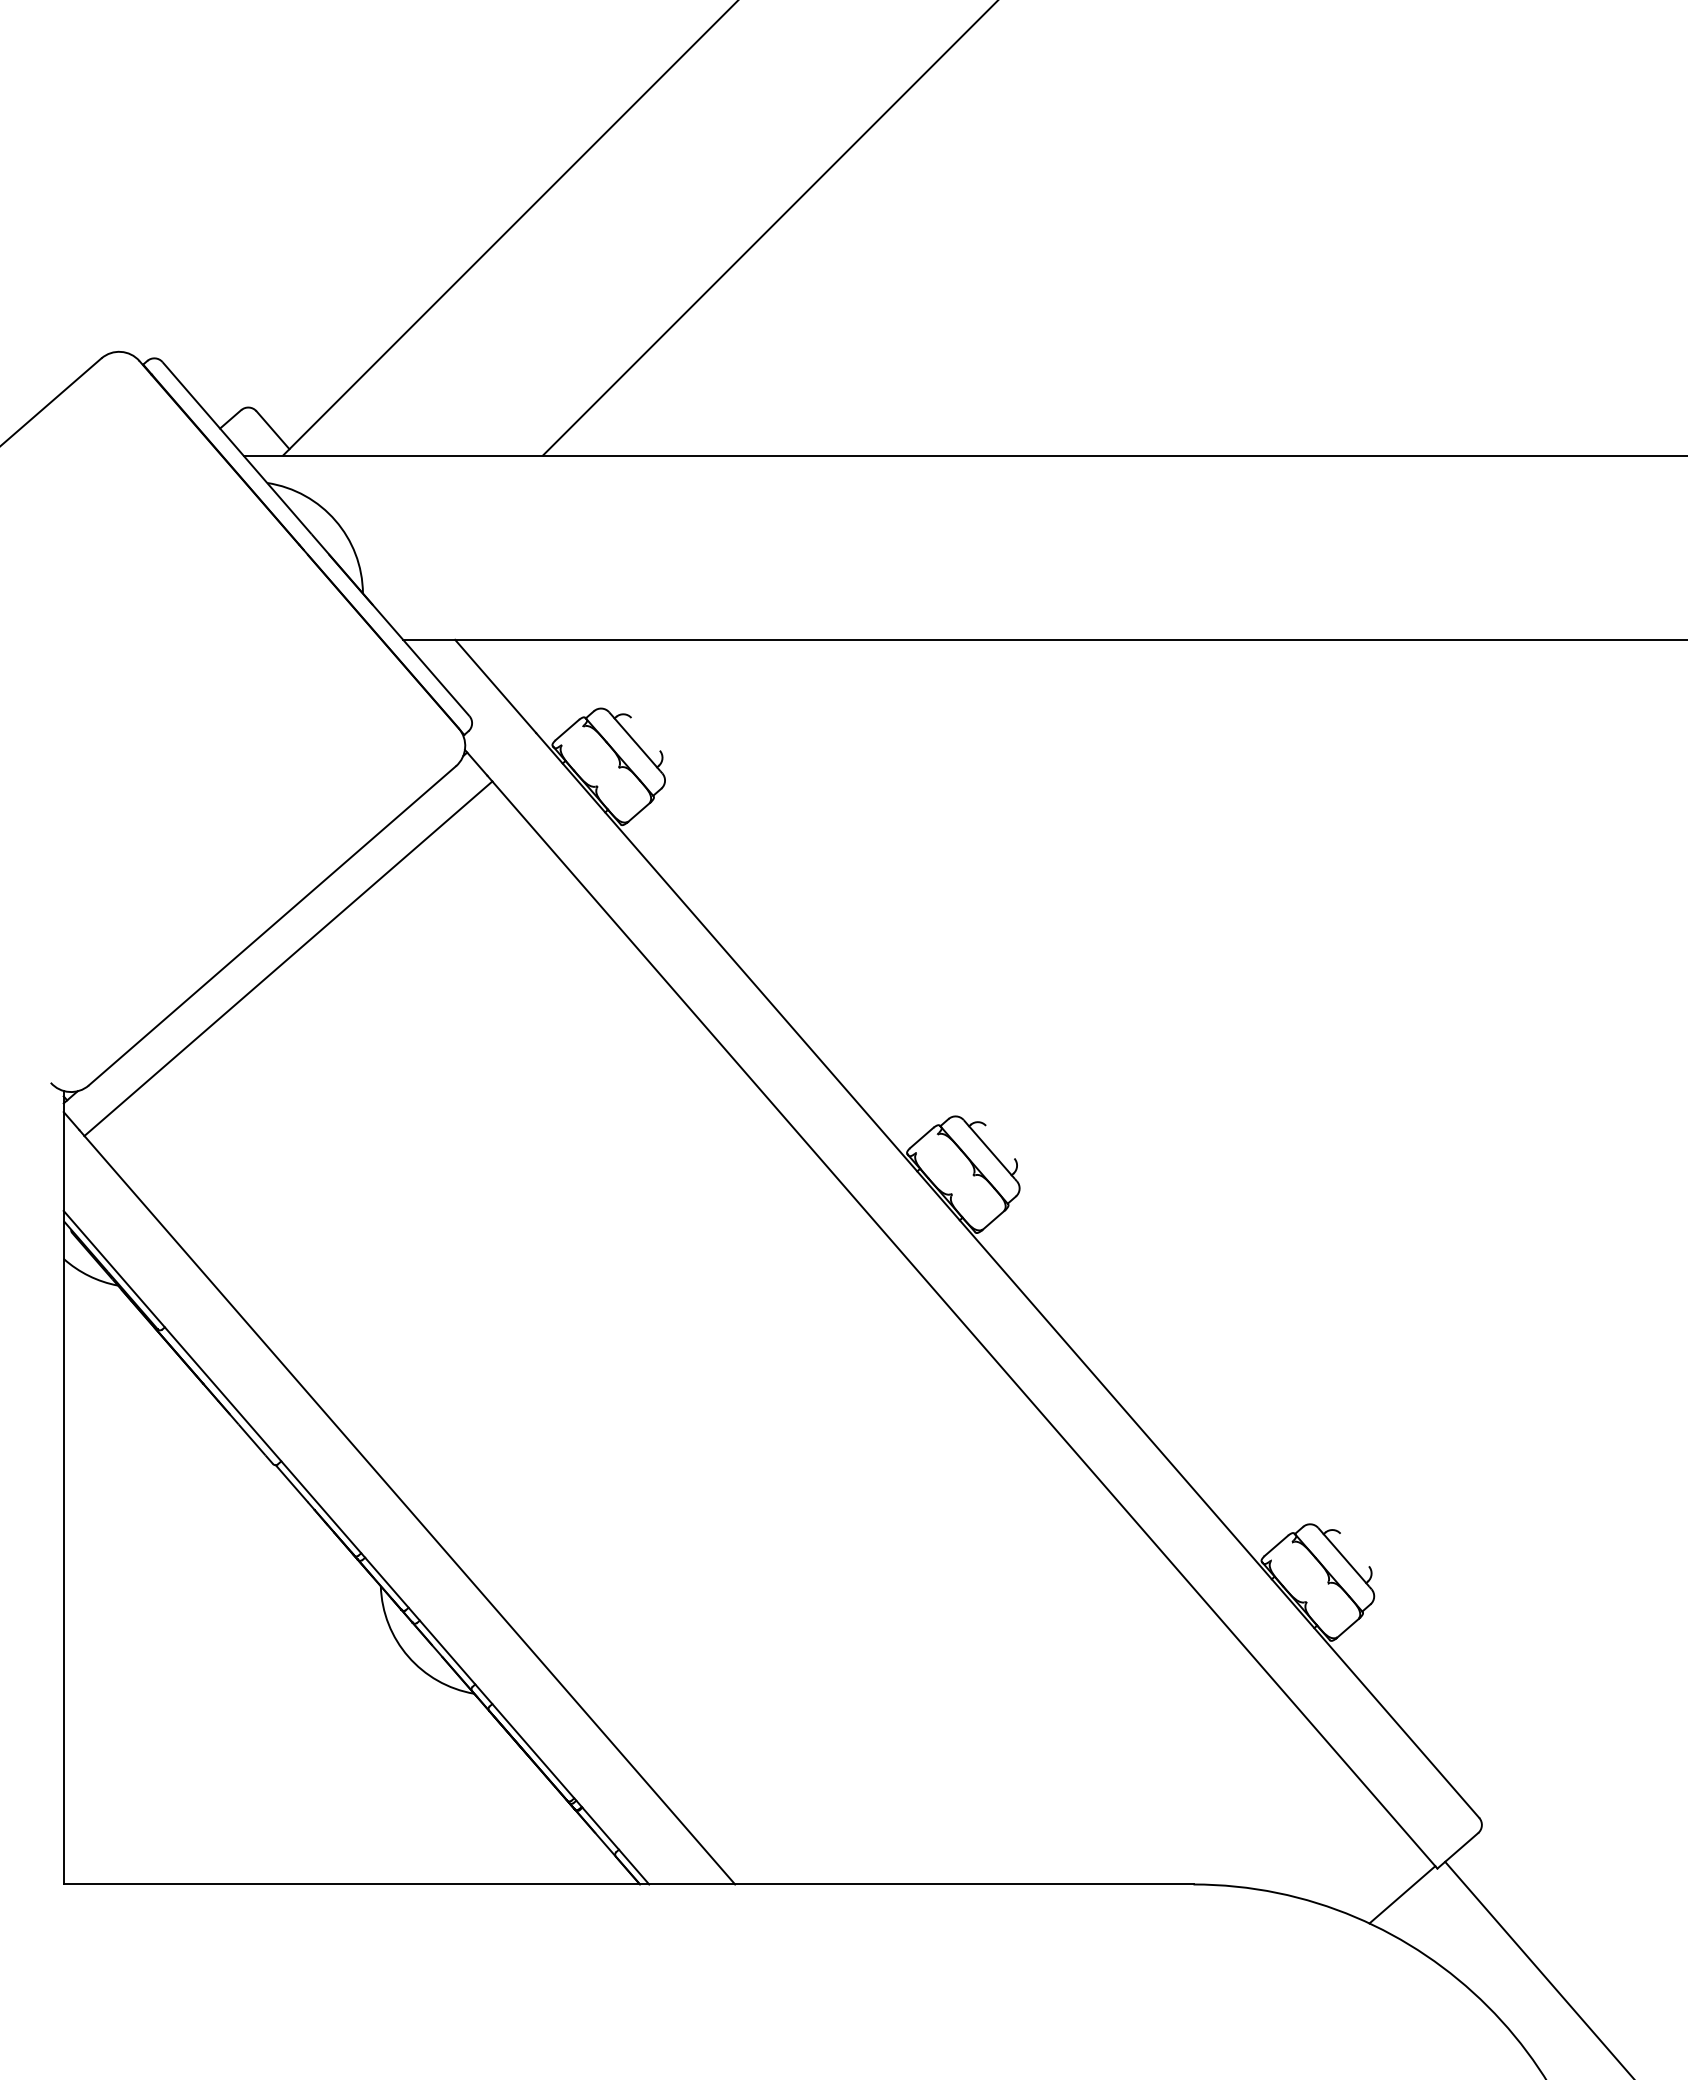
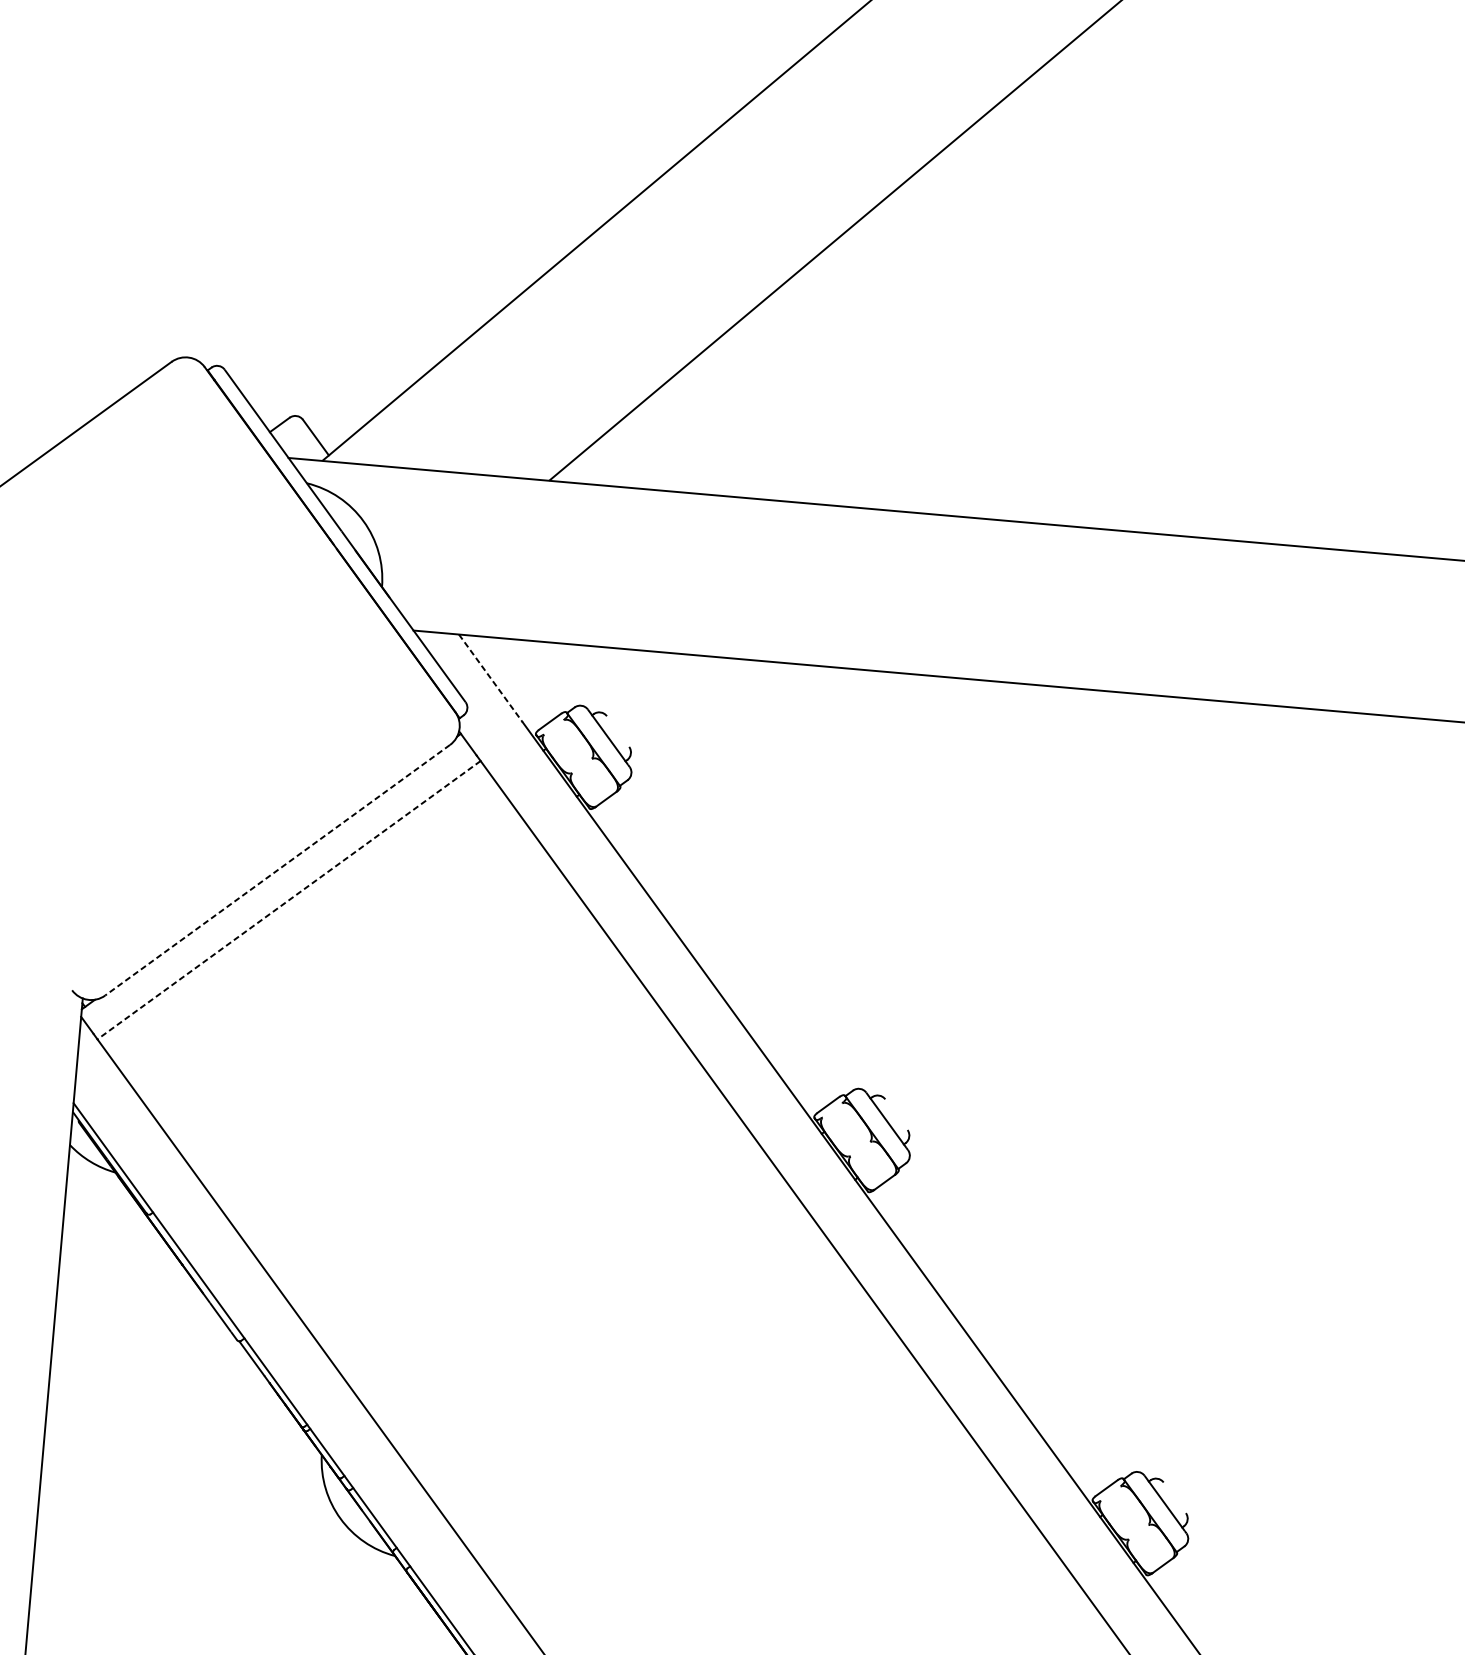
line: (495, 686) -> (490, 678), solid -> dashed
line: (272, 926) -> (277, 870), solid -> dashed
line: (288, 959) -> (289, 900), solid -> dashed

